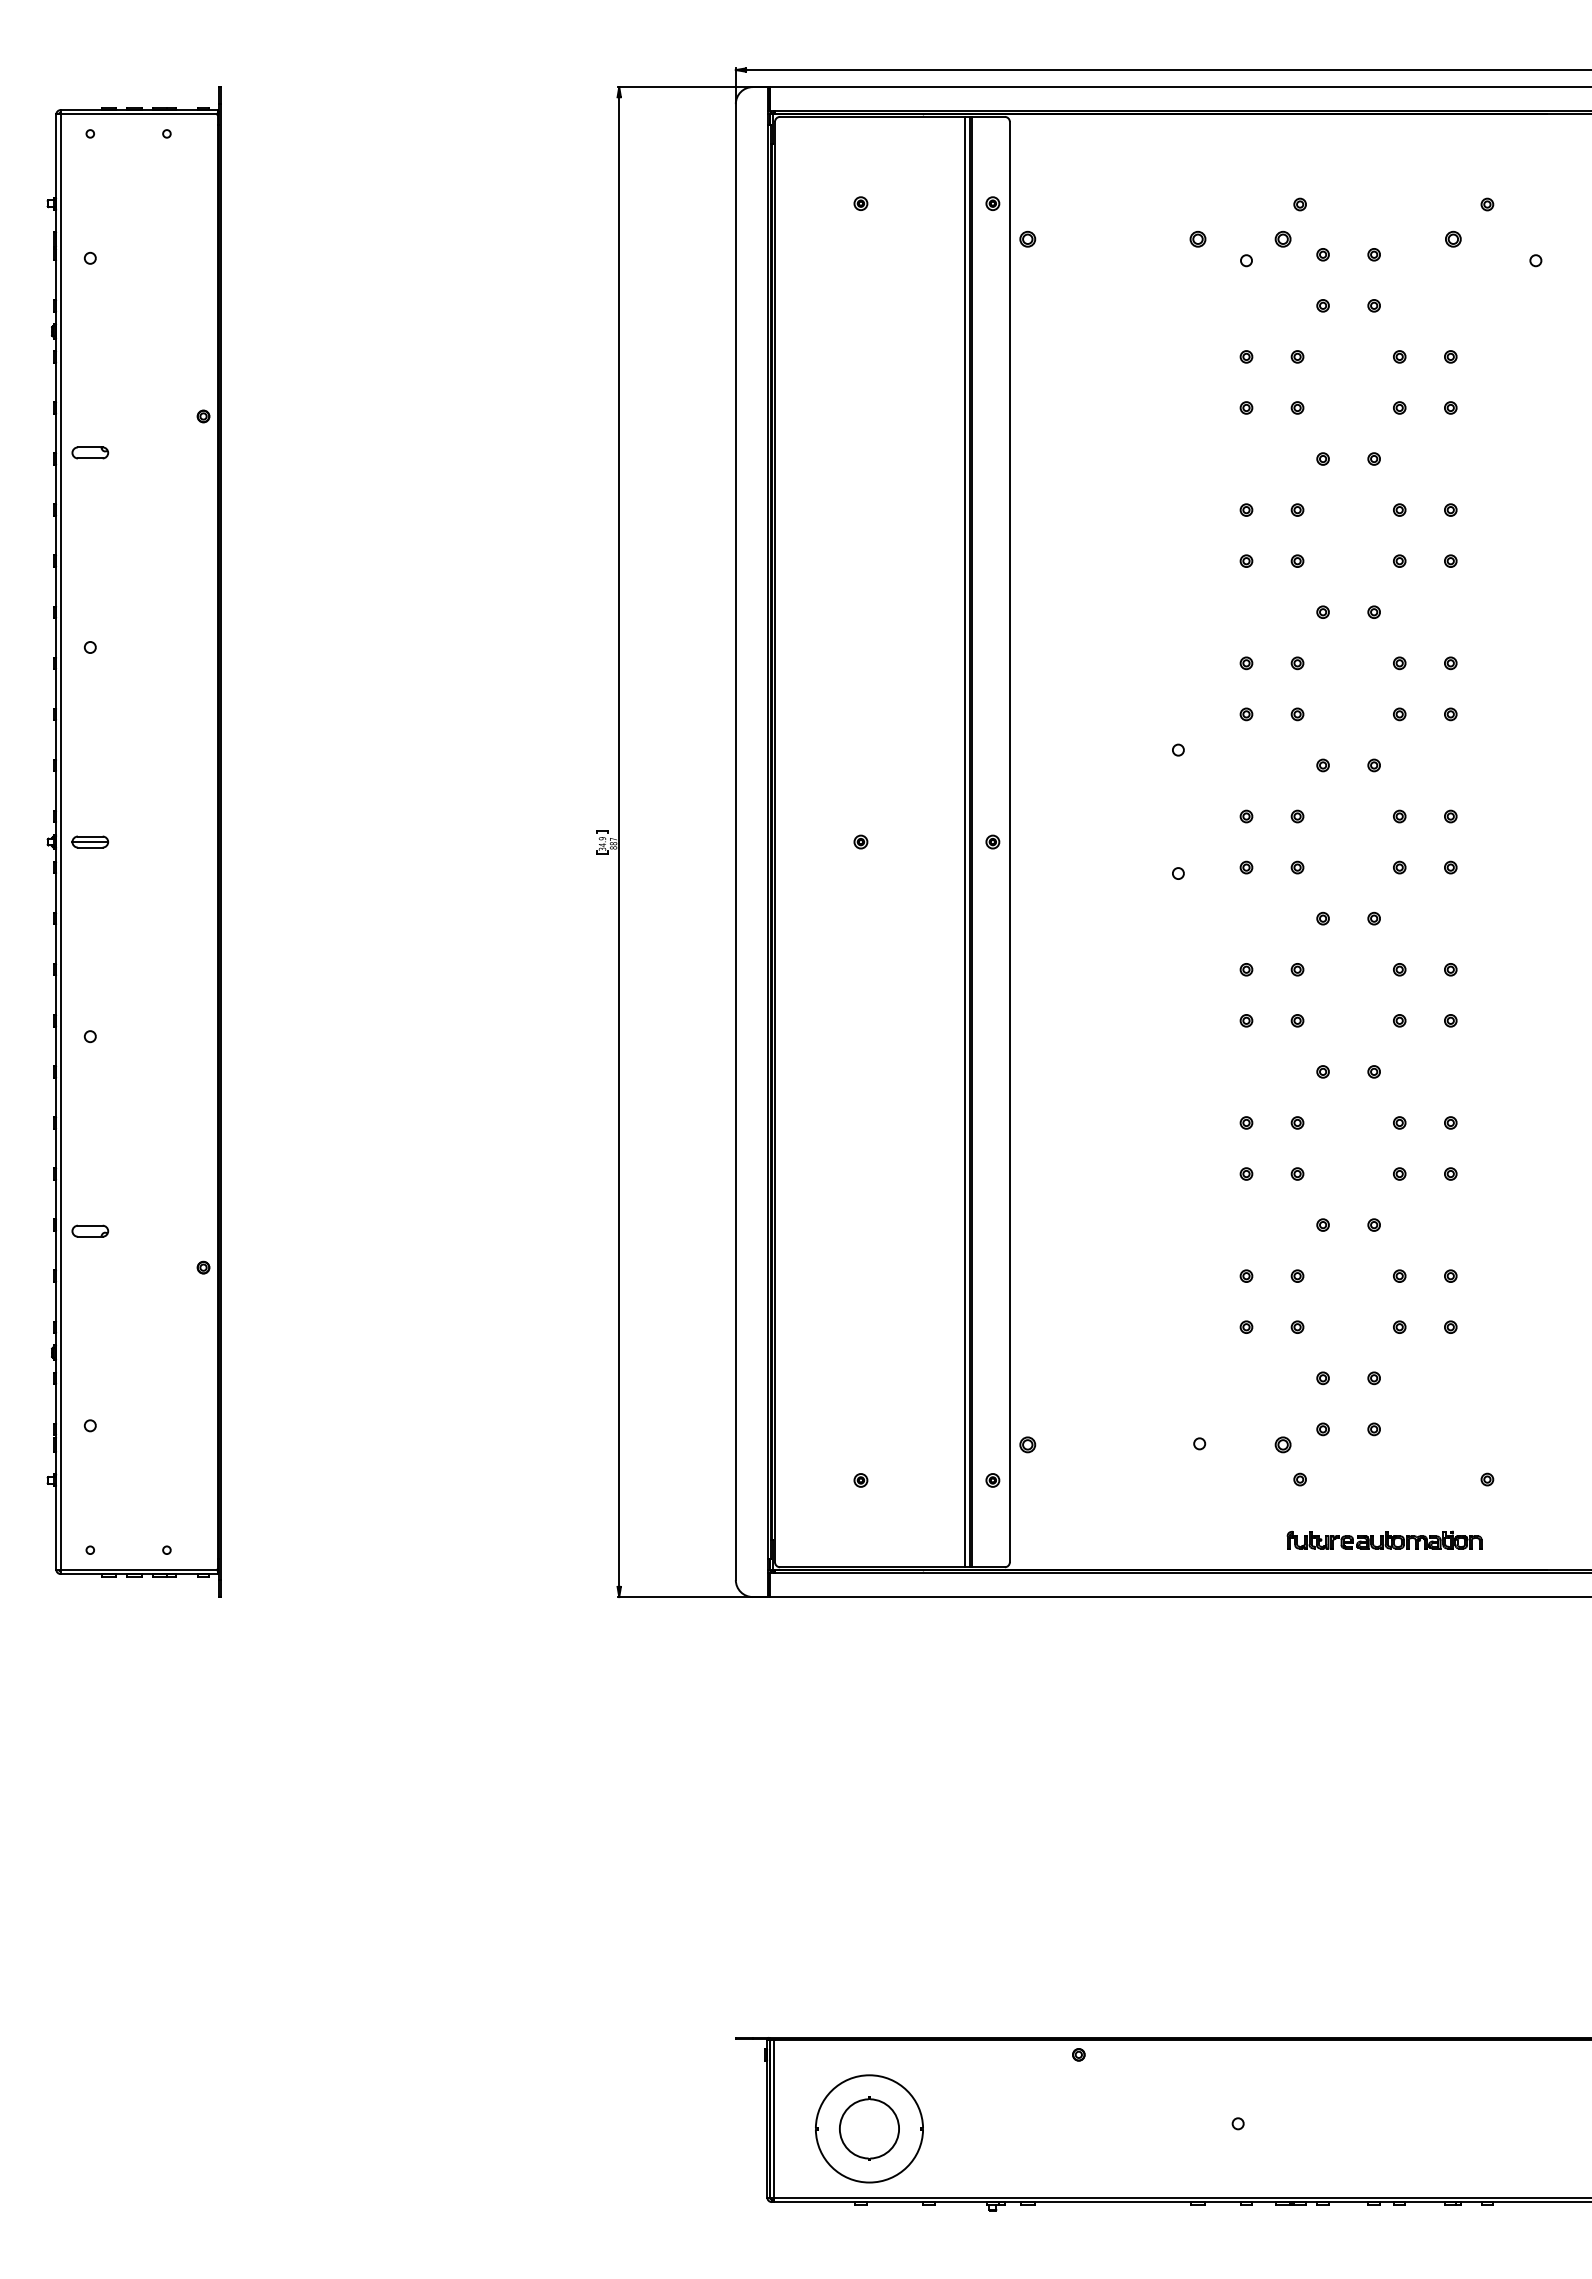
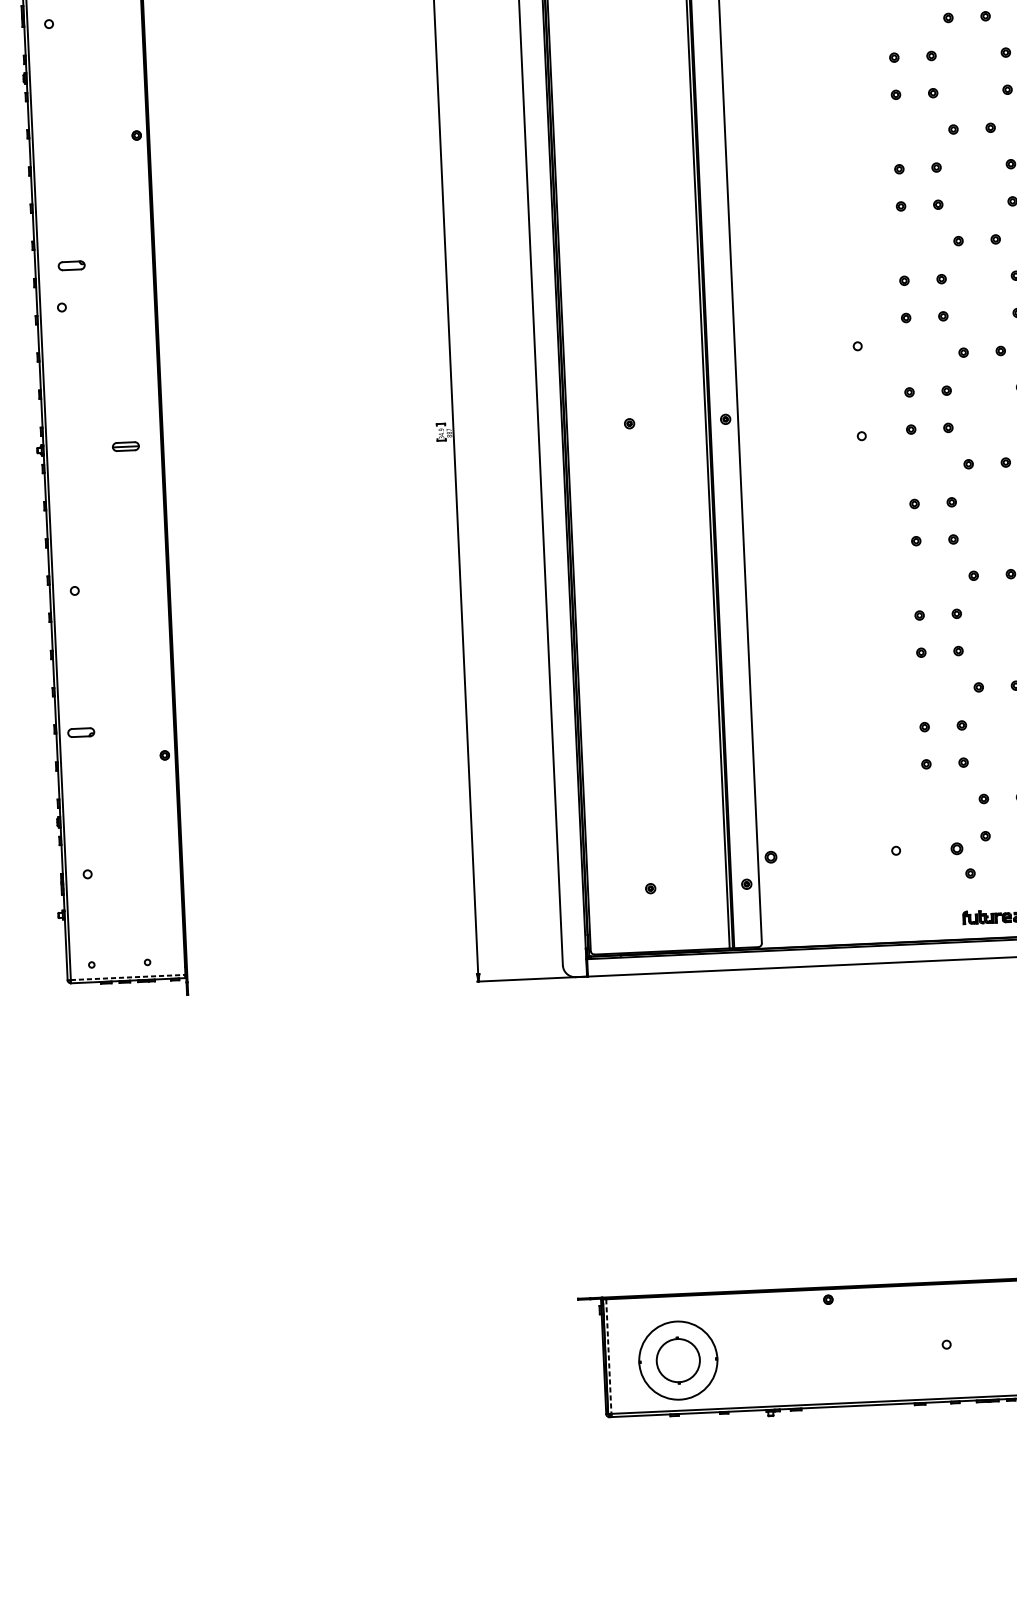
part: (90, 452) -> (71, 265), moved
part: (90, 841) -> (126, 446), moved
line: (139, 1569) -> (128, 977), solid -> dashed
line: (774, 2119) -> (608, 1356), solid -> dashed

